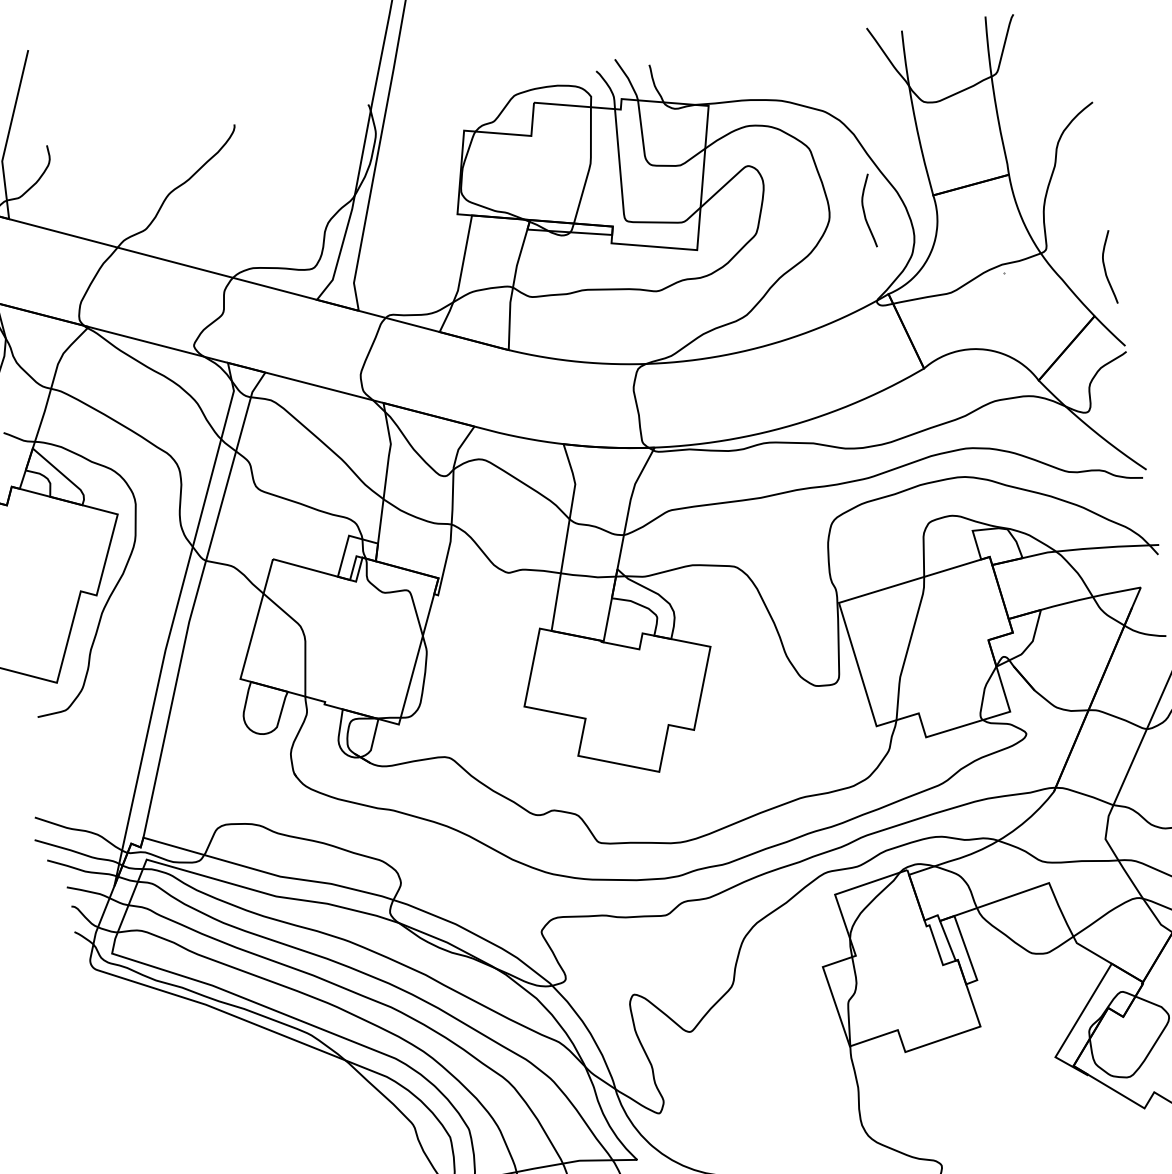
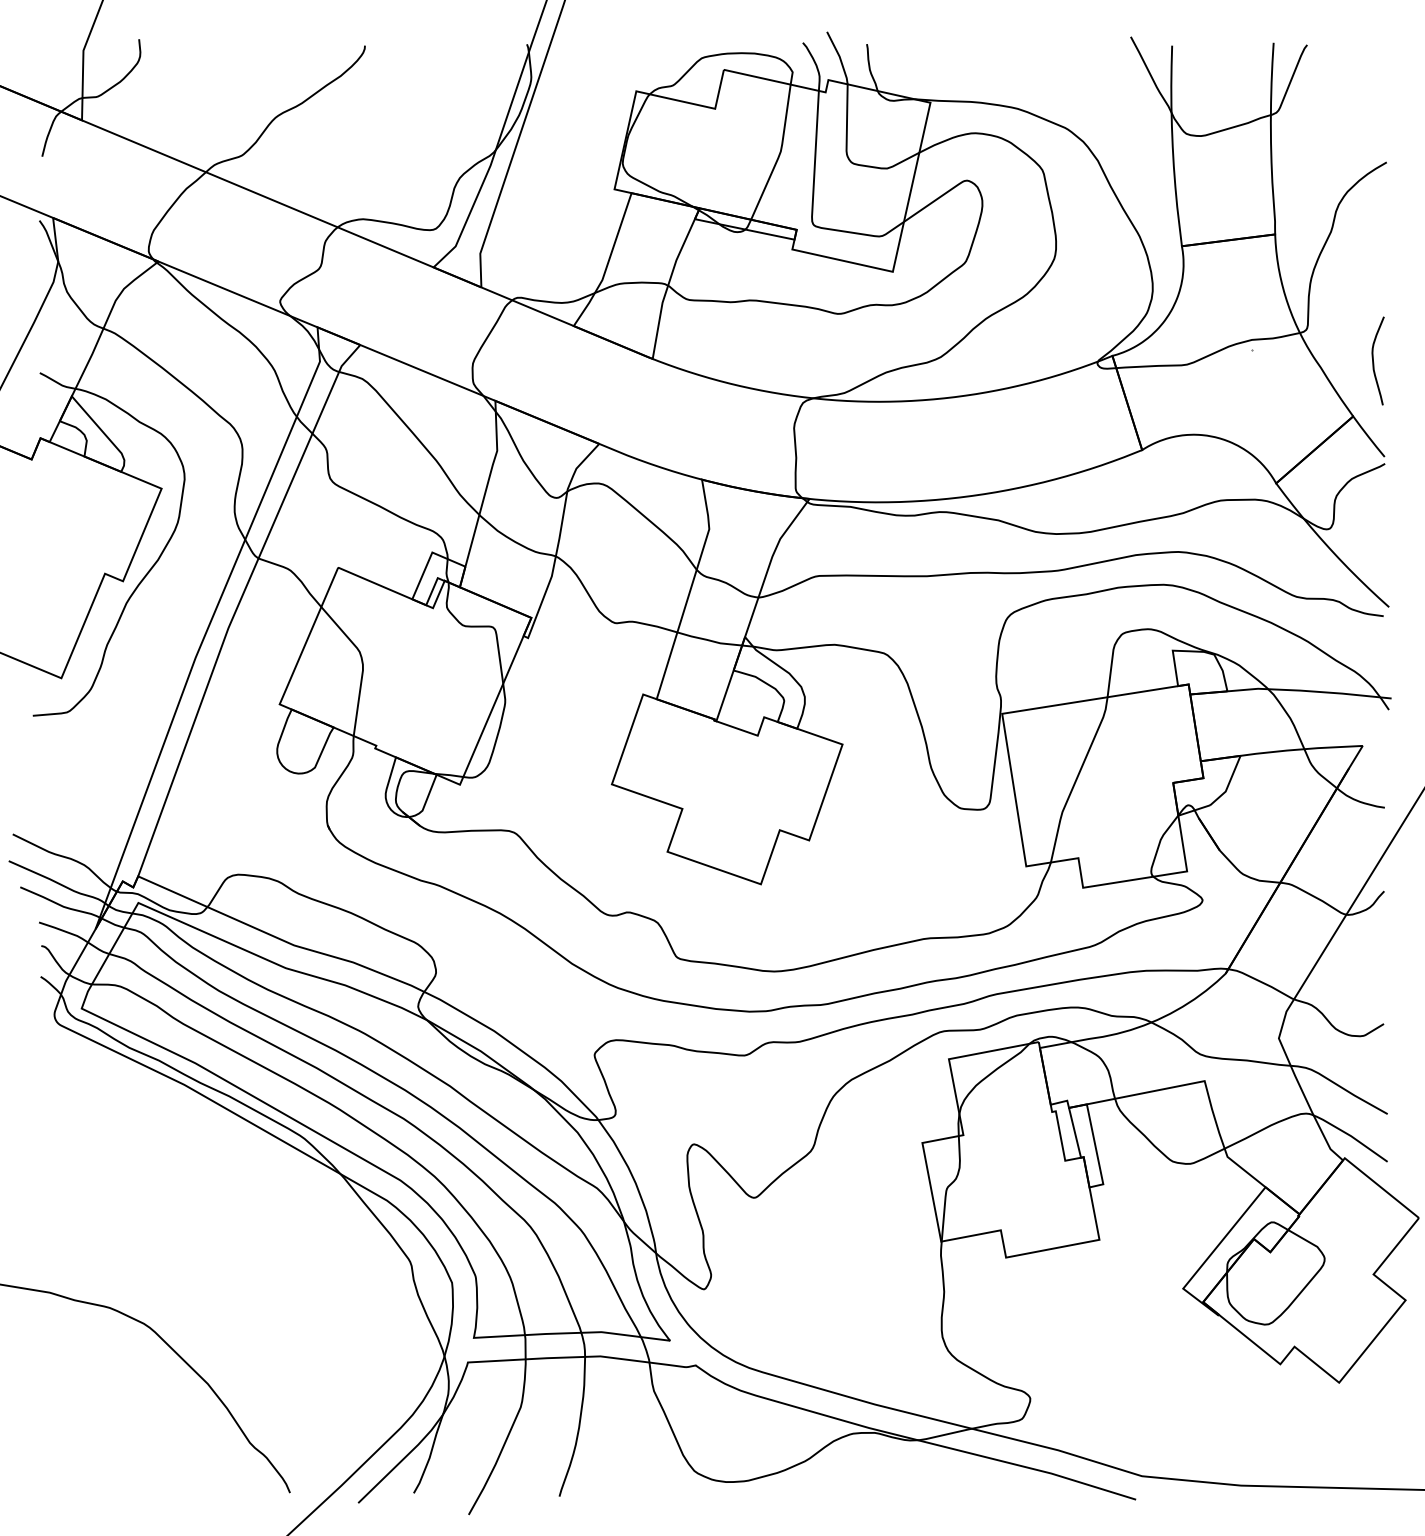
curve: (865, 212) -> (1098, 255), removed

